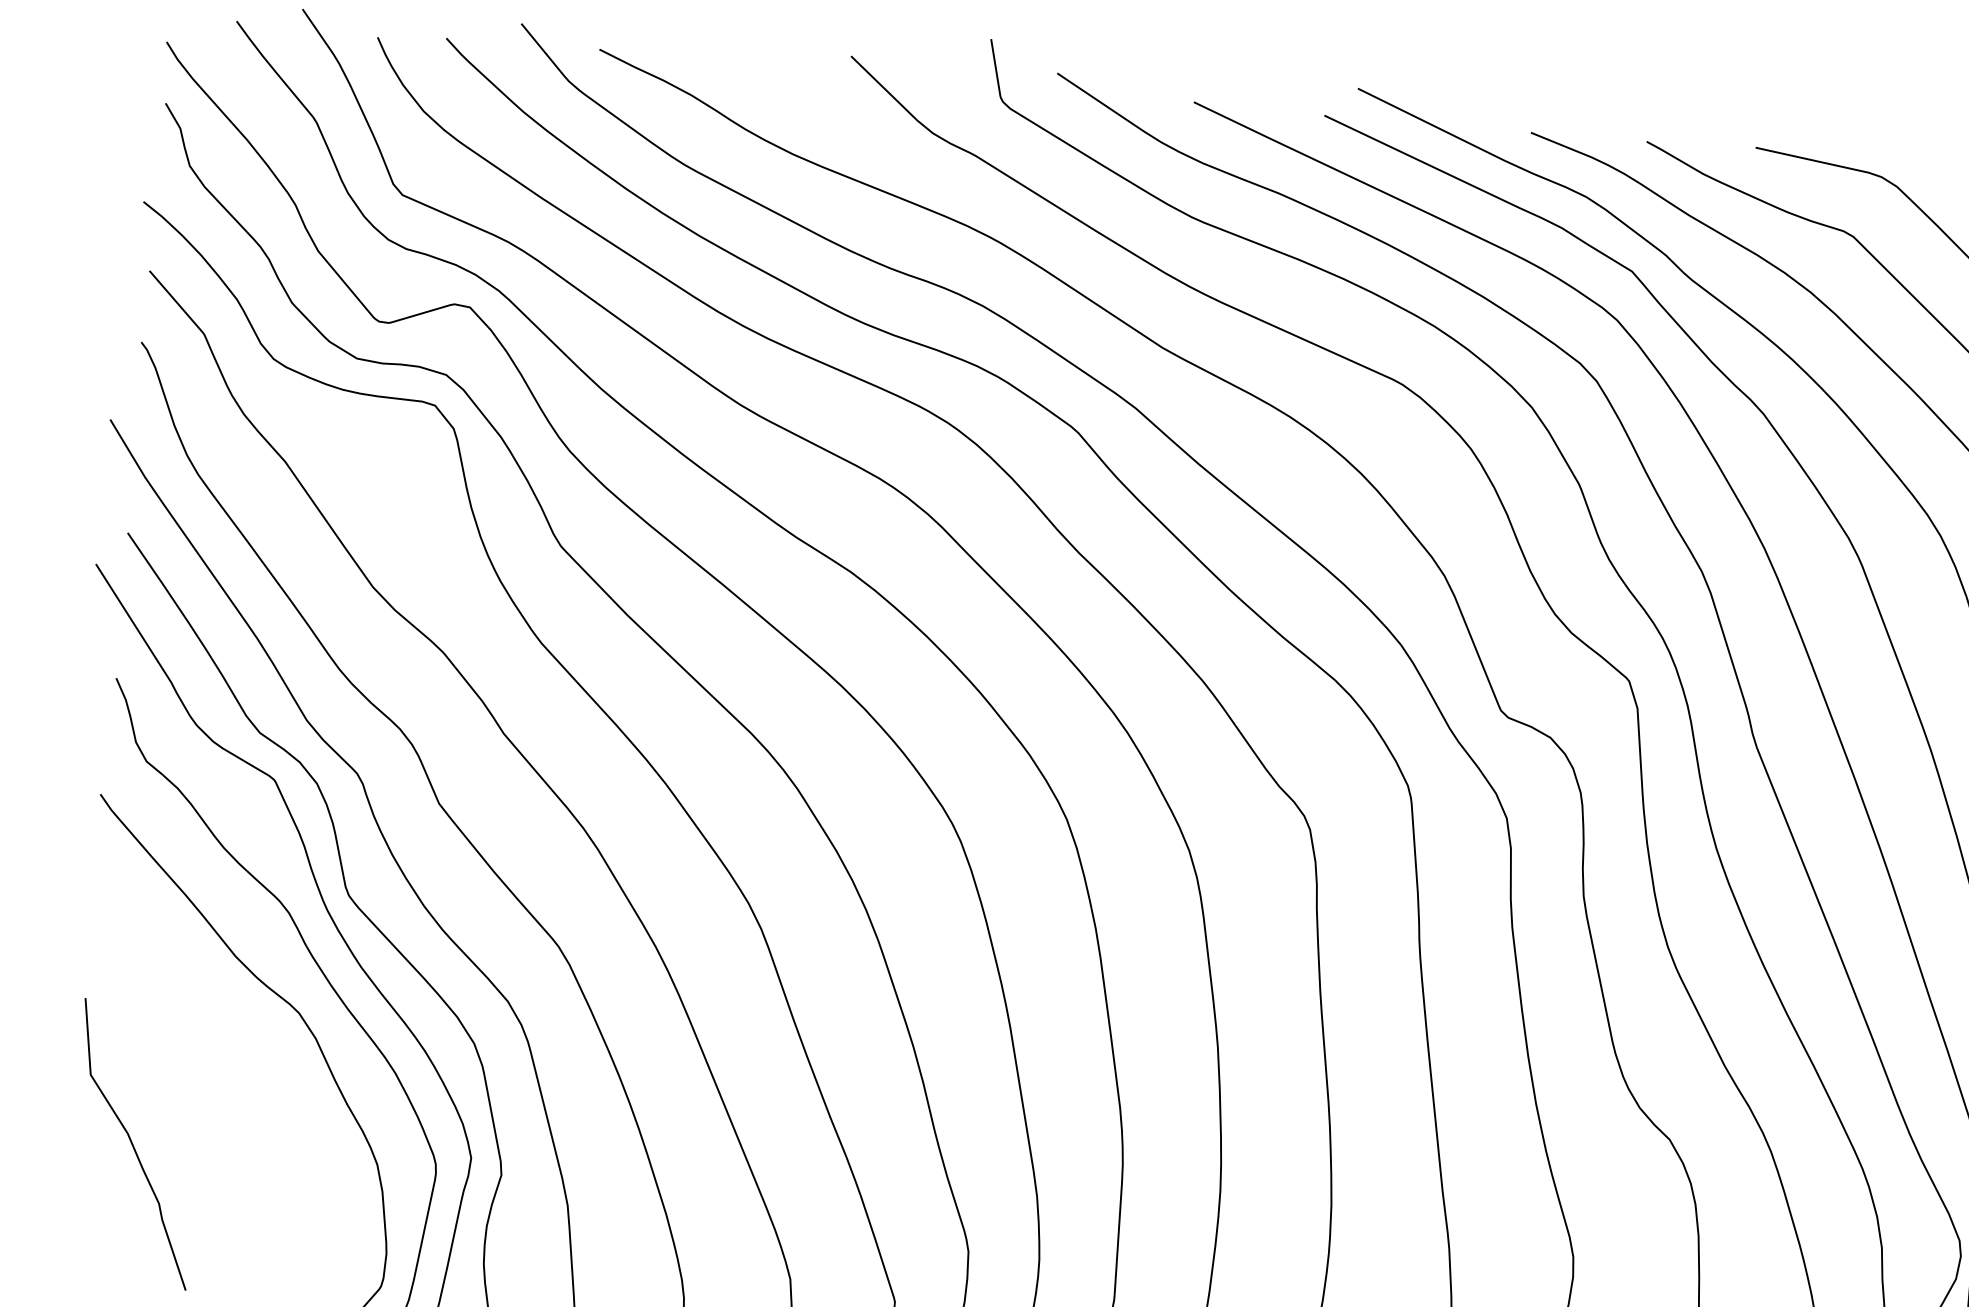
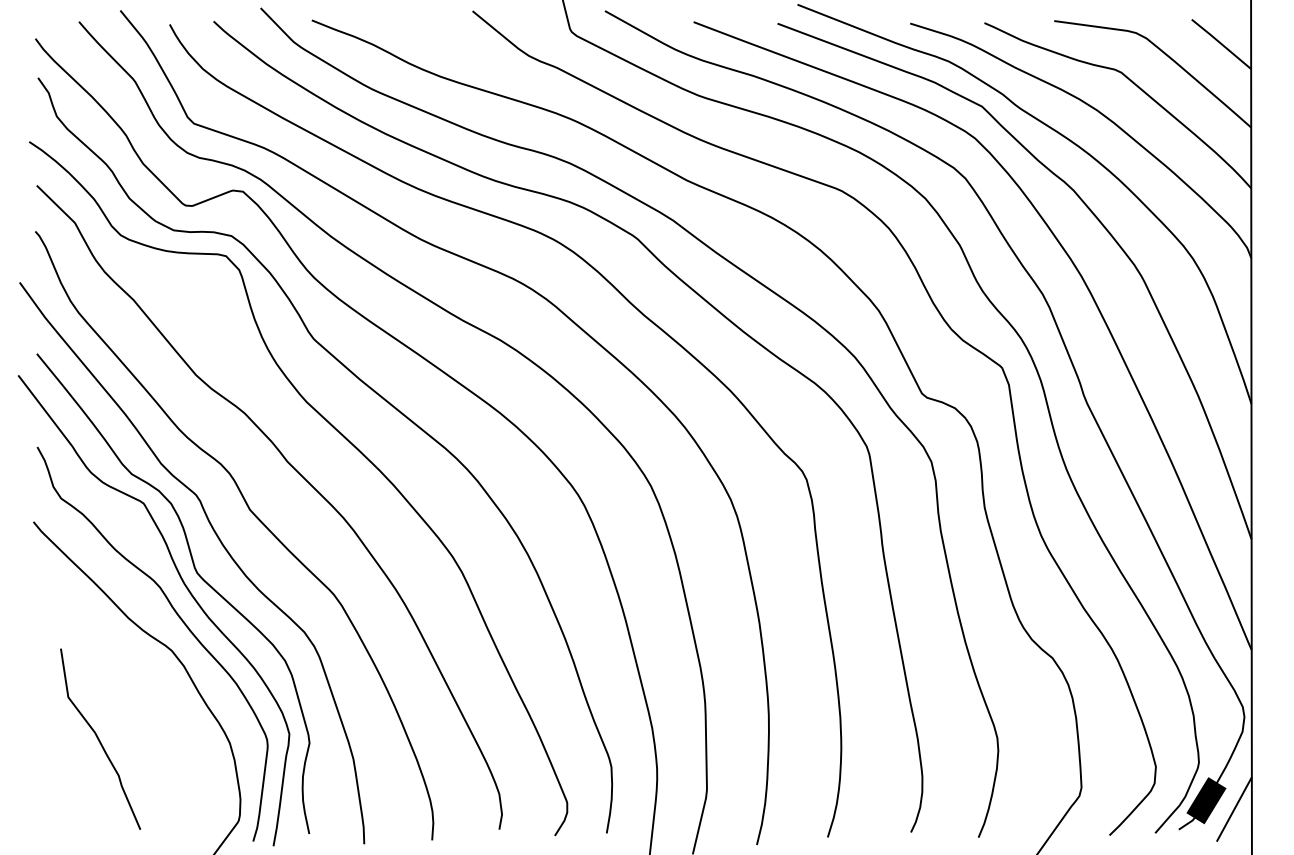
curve: (133, 1143) -> (99, 738), moved

